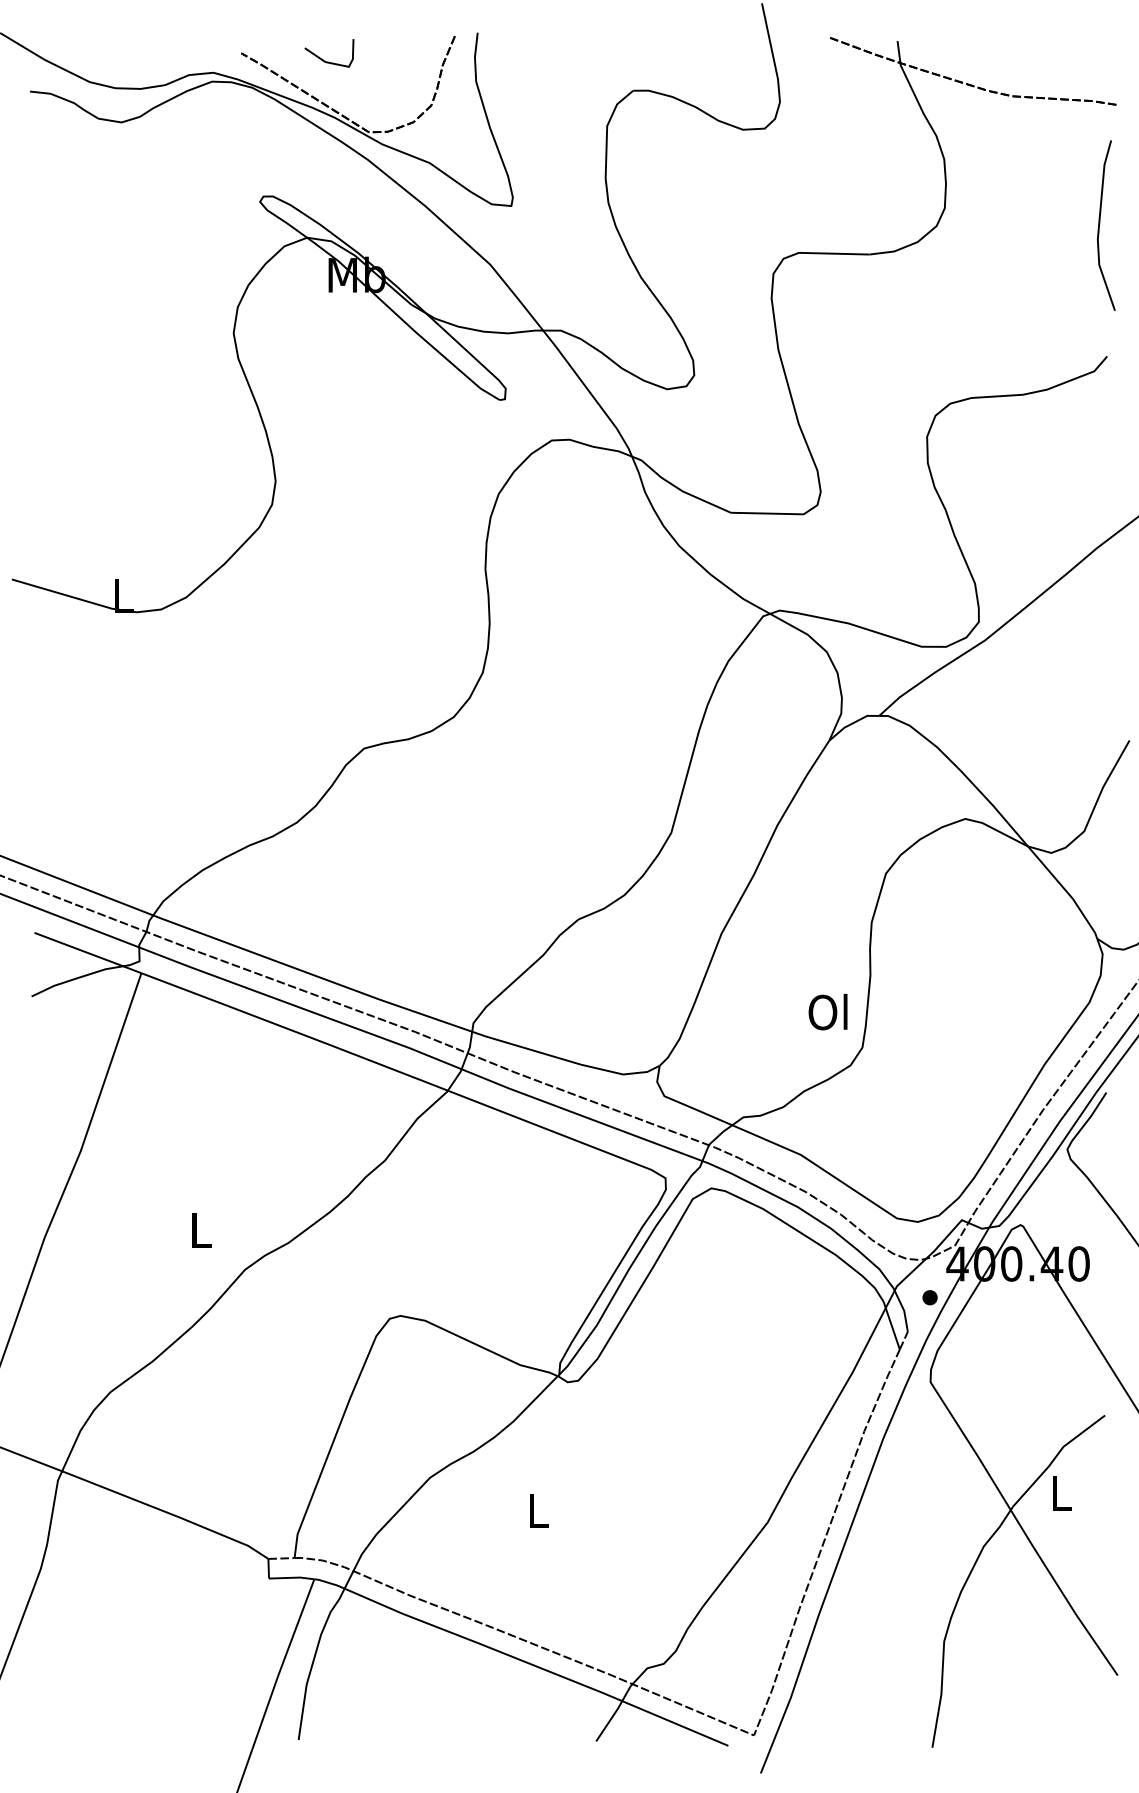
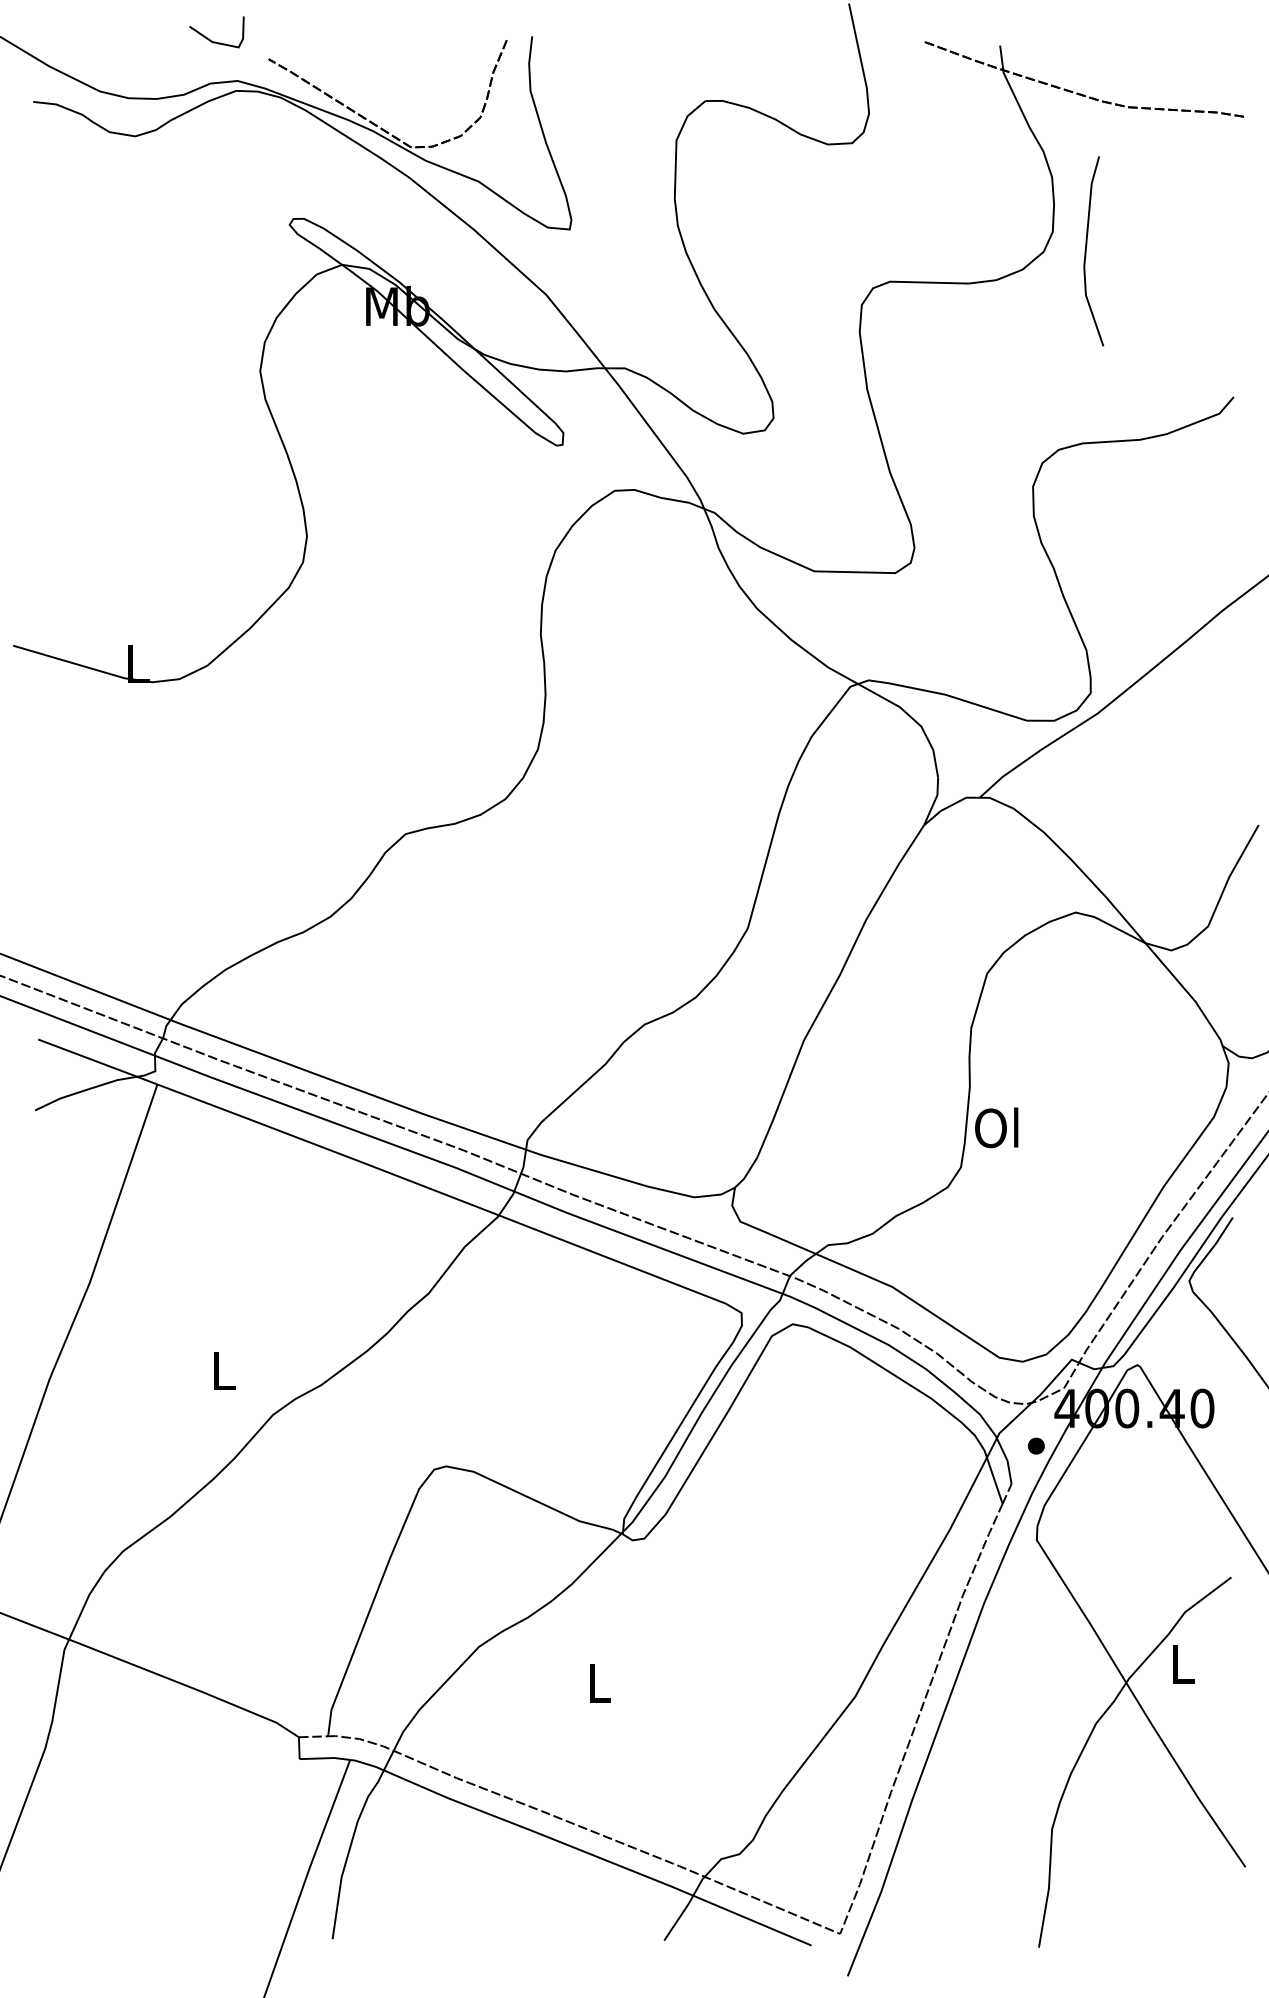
line: (325, 60) -> (212, 40), moved
line: (1099, 225) -> (1086, 251), moved
text: (827, 1011) -> (996, 1127), moved

